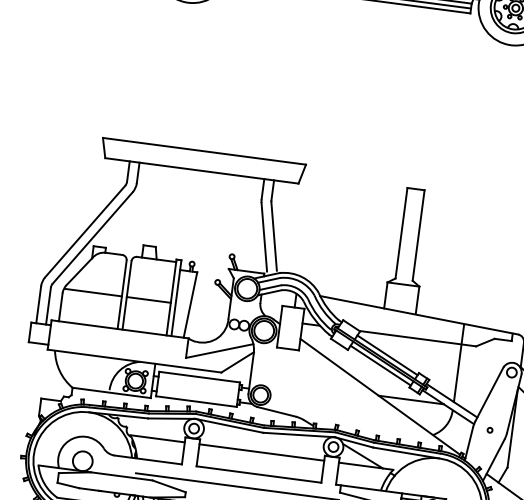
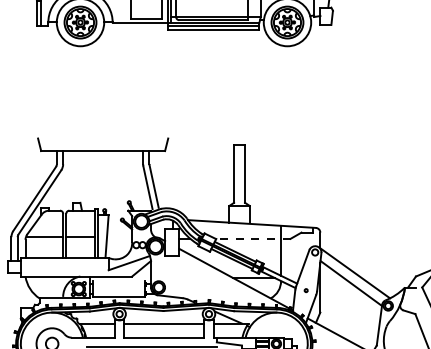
line: (205, 151) -> (103, 138), removed
line: (418, 338) -> (253, 238), solid -> dashed
line: (199, 377) -> (118, 281), removed

